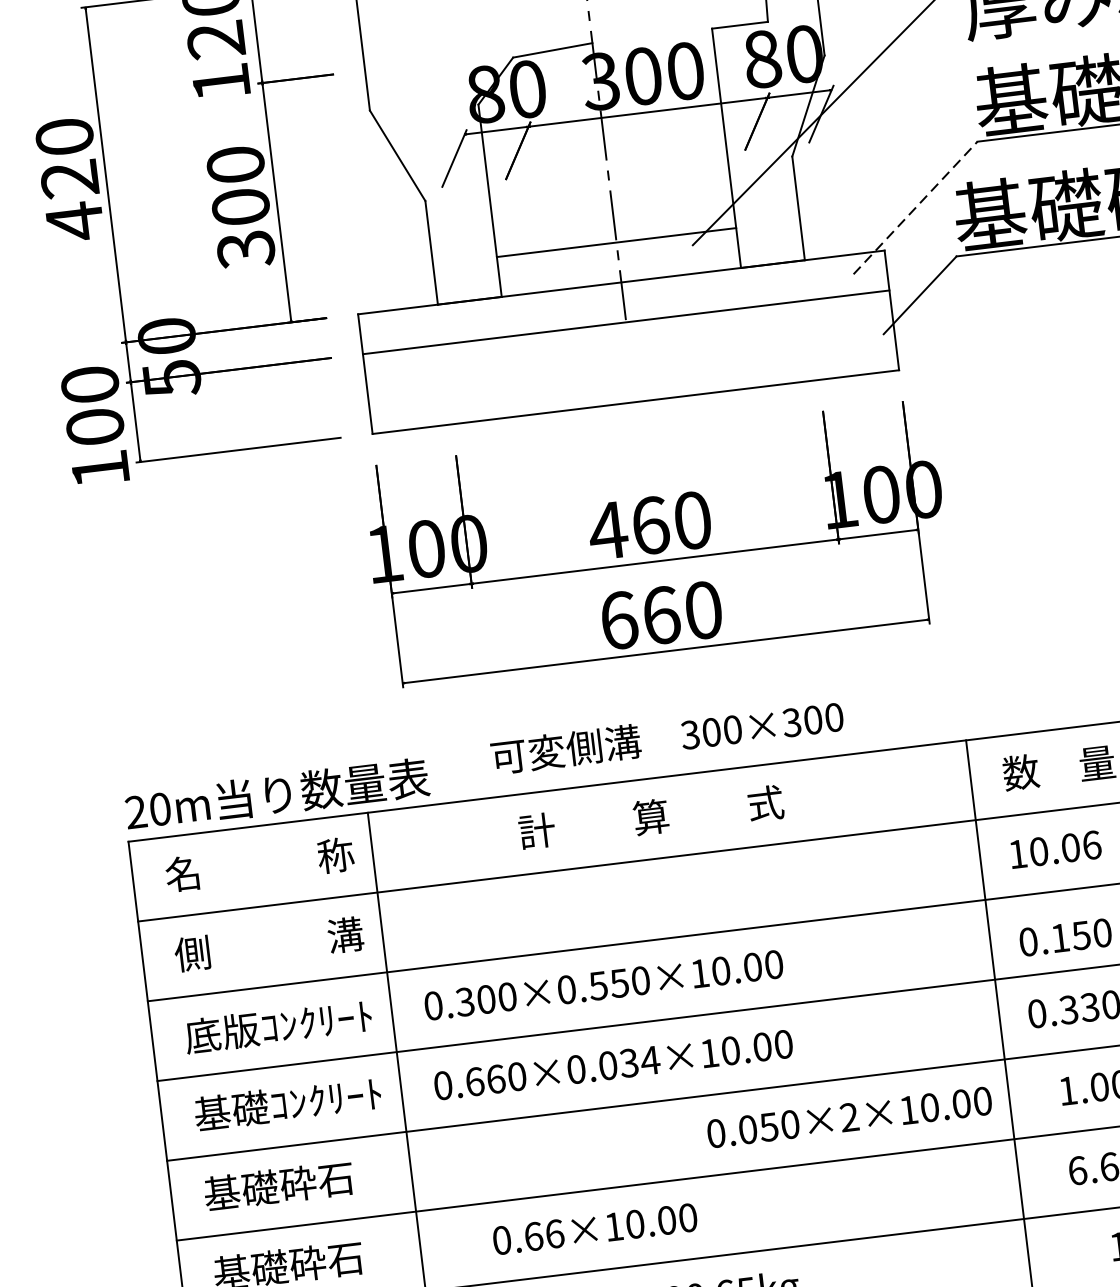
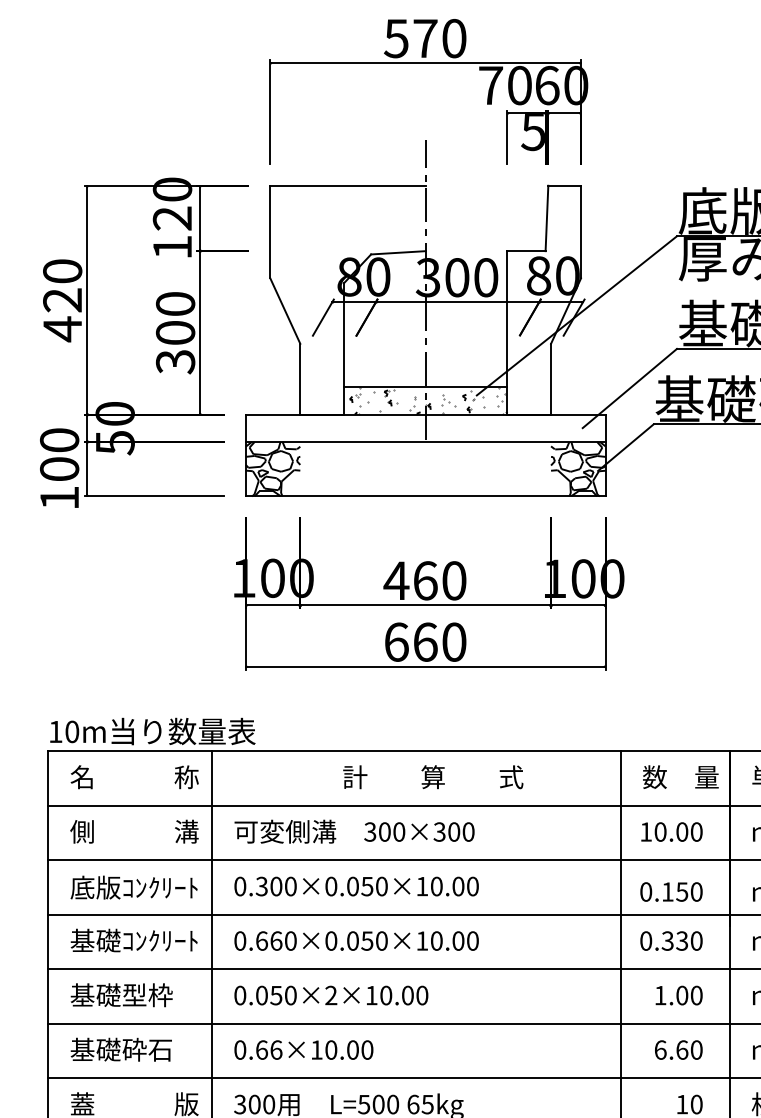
line: (915, 208) -> (629, 388), dashed -> solid
hatch: (622, 261) -> (428, 400), added
hatch: (854, 334) -> (578, 468), added
hatch: (406, 388) -> (272, 468), added
text: (667, 736) -> (354, 831), moved
text: (135, 811) -> (55, 731), 20m -> 10m
text: (651, 817) -> (433, 777), moved
text: (1091, 844) -> (696, 831), 10.06 -> 10.00
text: (597, 985) -> (352, 886), 0.300×0.550×10.00 -> 0.300×0.050×10.00
text: (641, 1060) -> (375, 940), 0.660×0.034×10.00 -> 0.660×0.050×10.00
text: (849, 1117) -> (331, 995), moved
text: (317, 1181) -> (147, 995), 基礎砕石 -> 基礎型枠
text: (594, 1228) -> (303, 1049), moved

